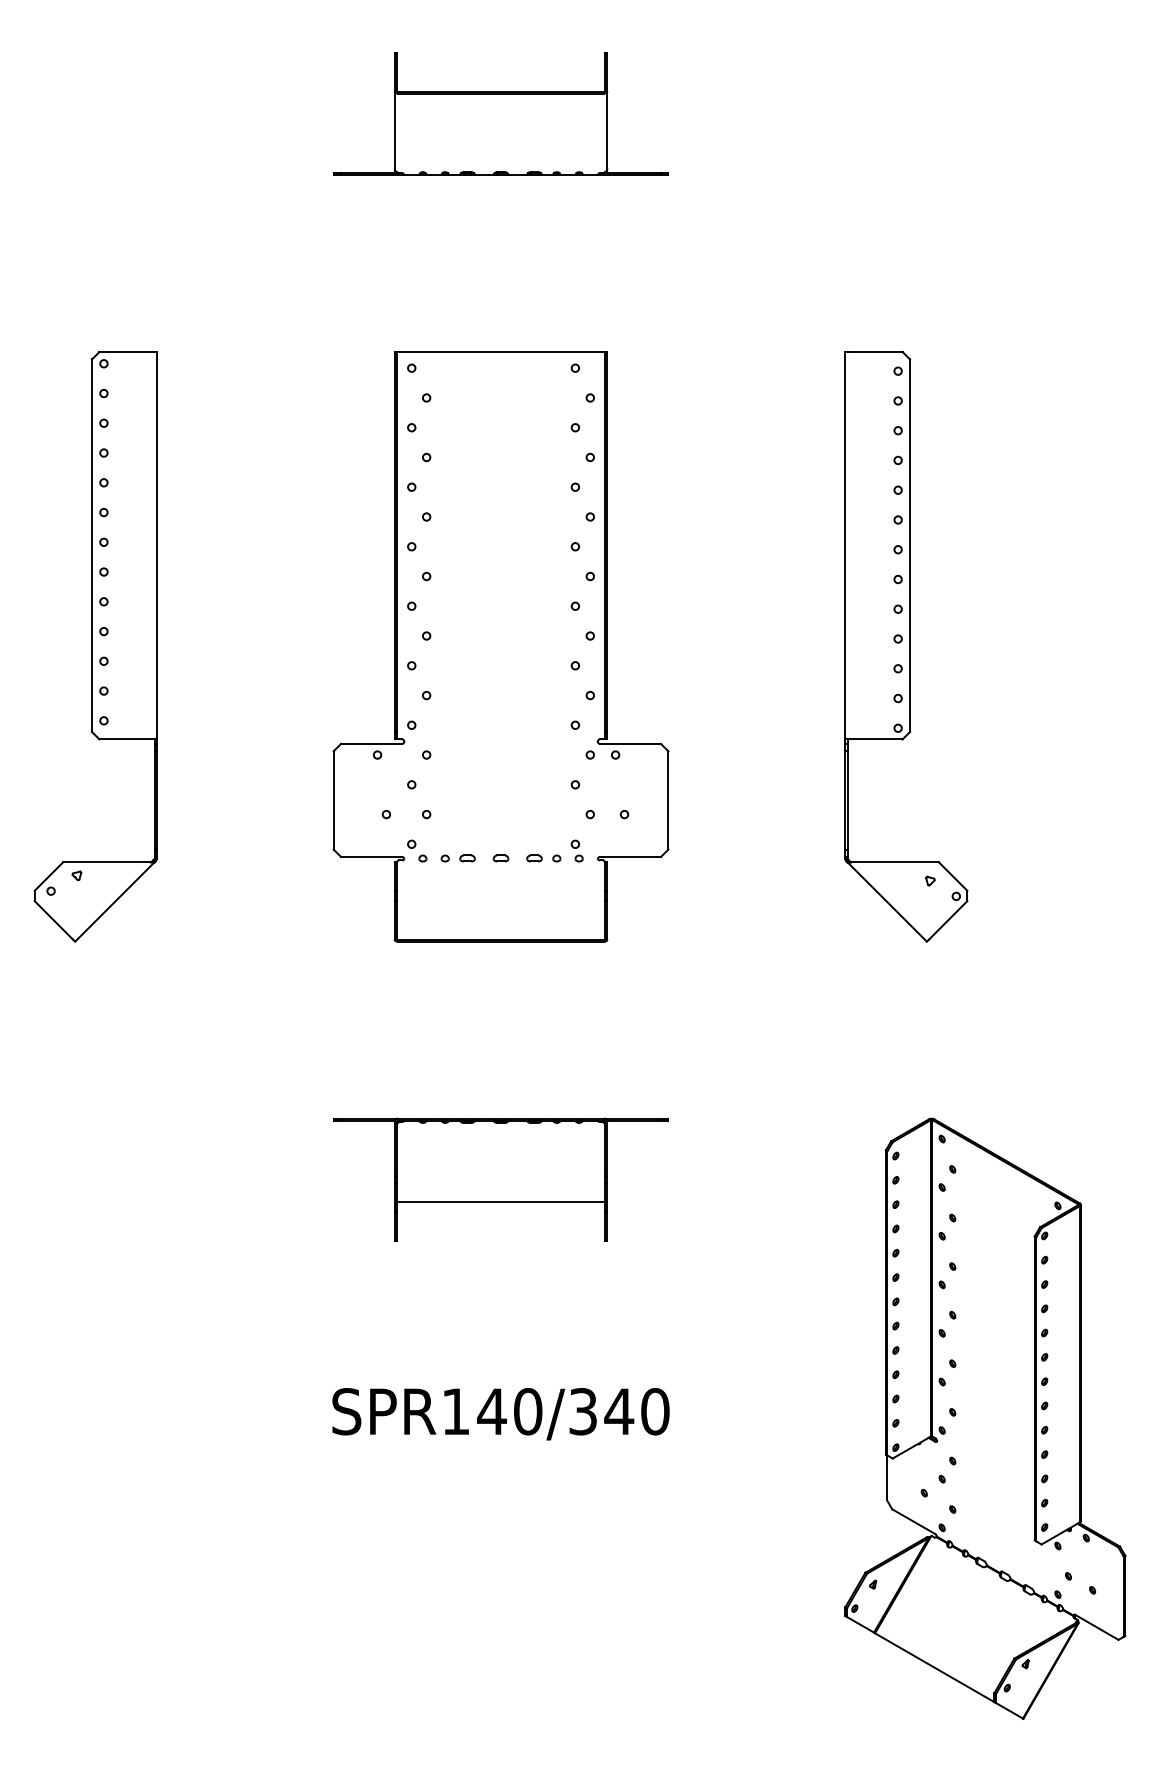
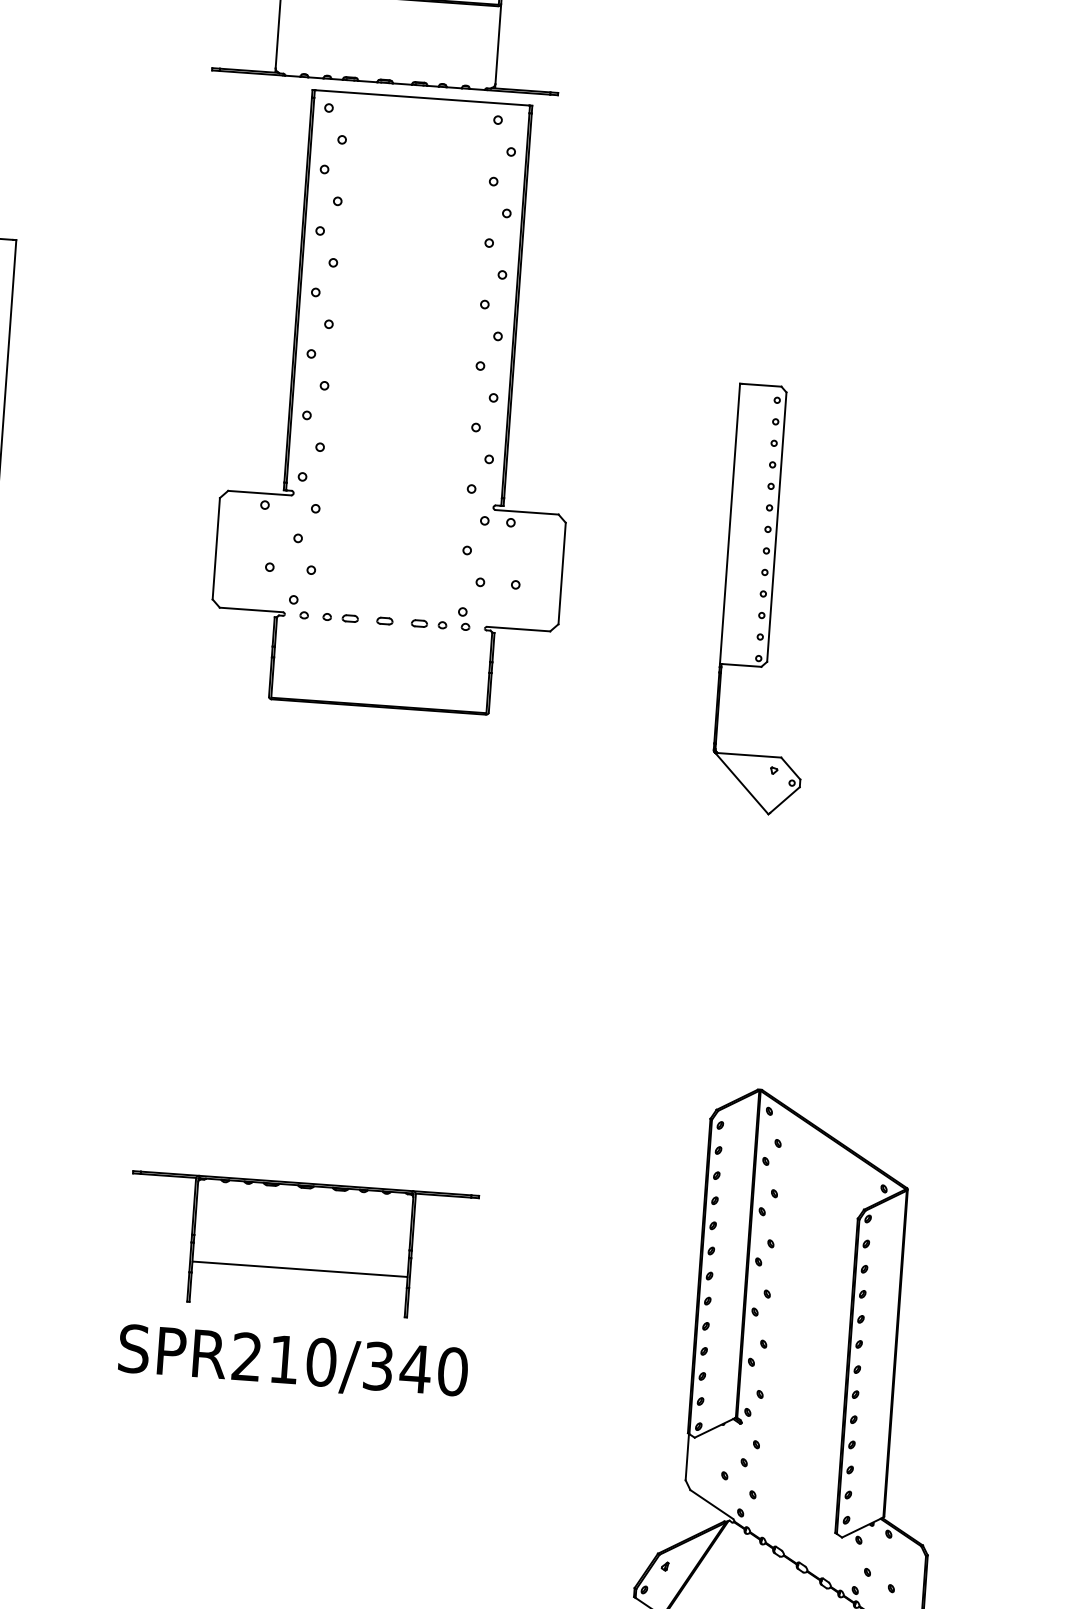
part: (500, 646) -> (400, 402), moved
part: (906, 646) -> (769, 599), size x0.7
part: (500, 1179) -> (301, 1246), moved
text: (474, 1411) -> (266, 1358), SPR140/340 -> SPR210/340

